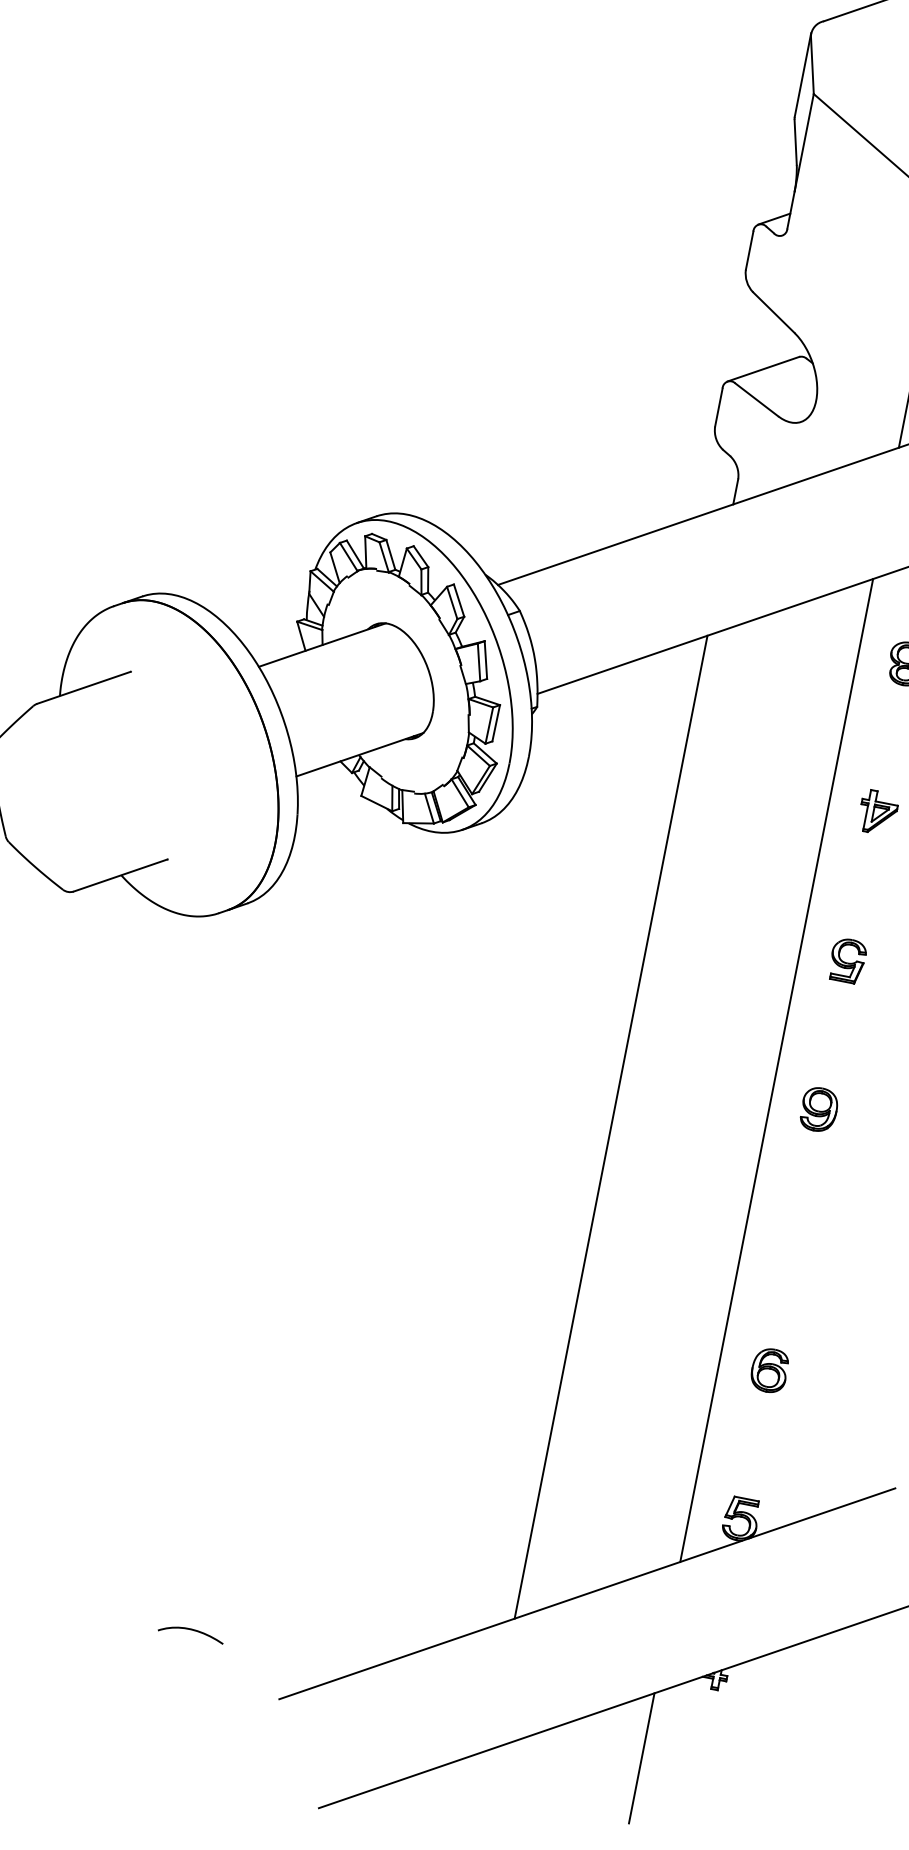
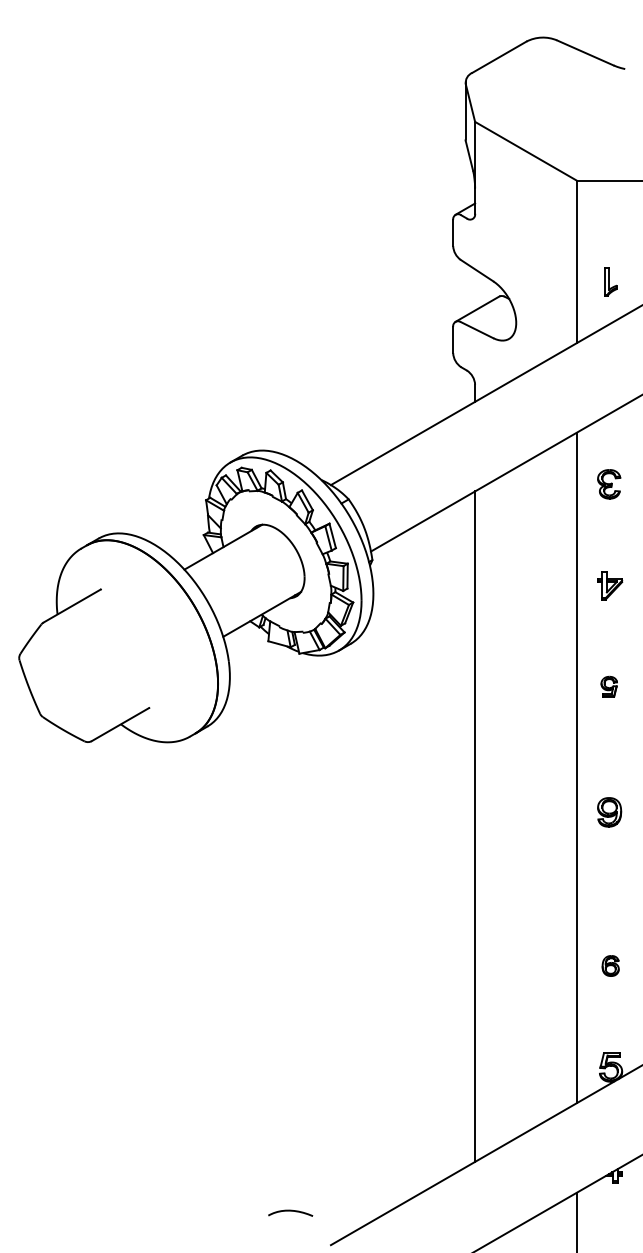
part: (848, 960) -> (609, 686), size x0.7
part: (819, 1109) -> (609, 812), moved
part: (769, 1369) -> (610, 965), size x0.7
curve: (191, 1630) -> (290, 1211), moved

